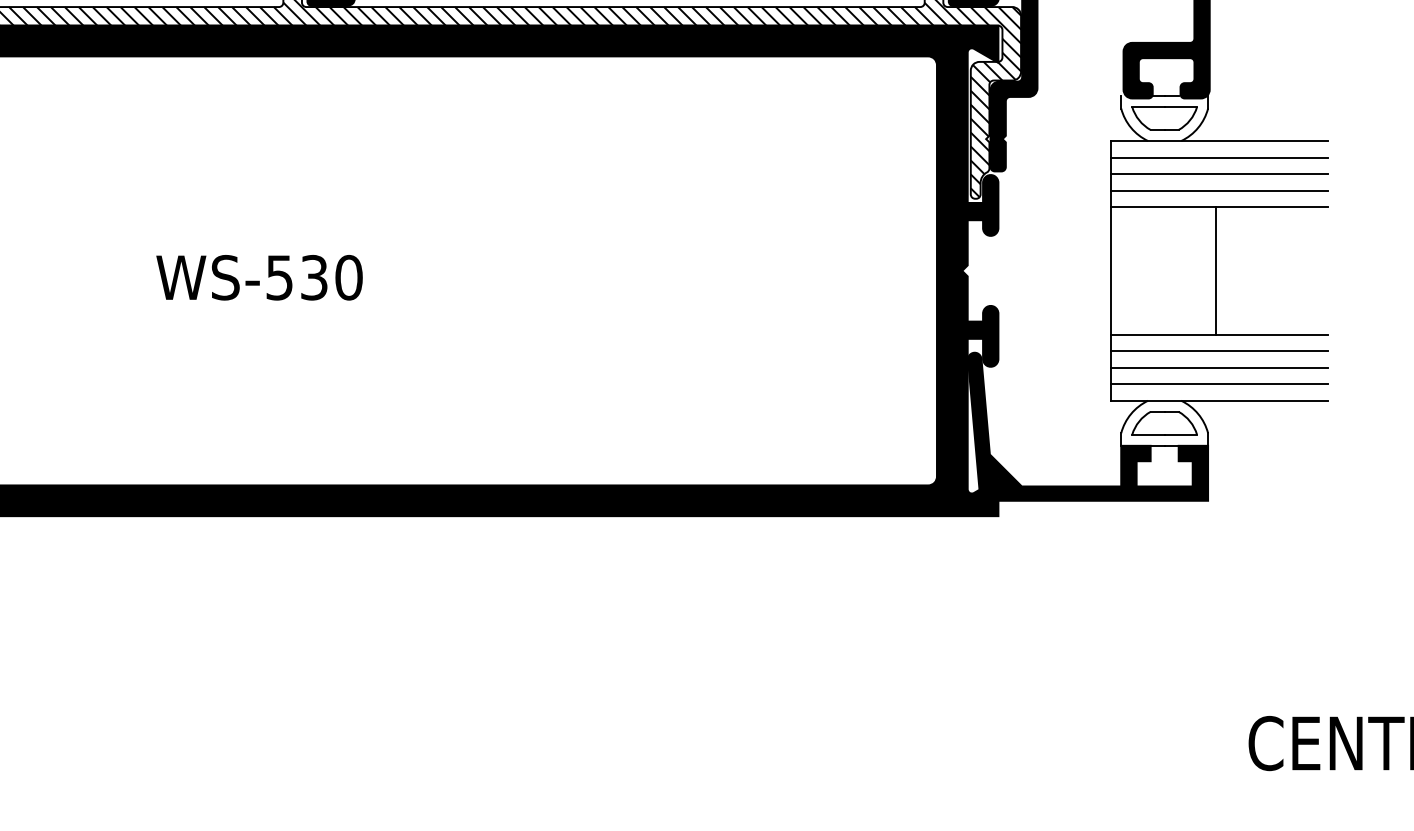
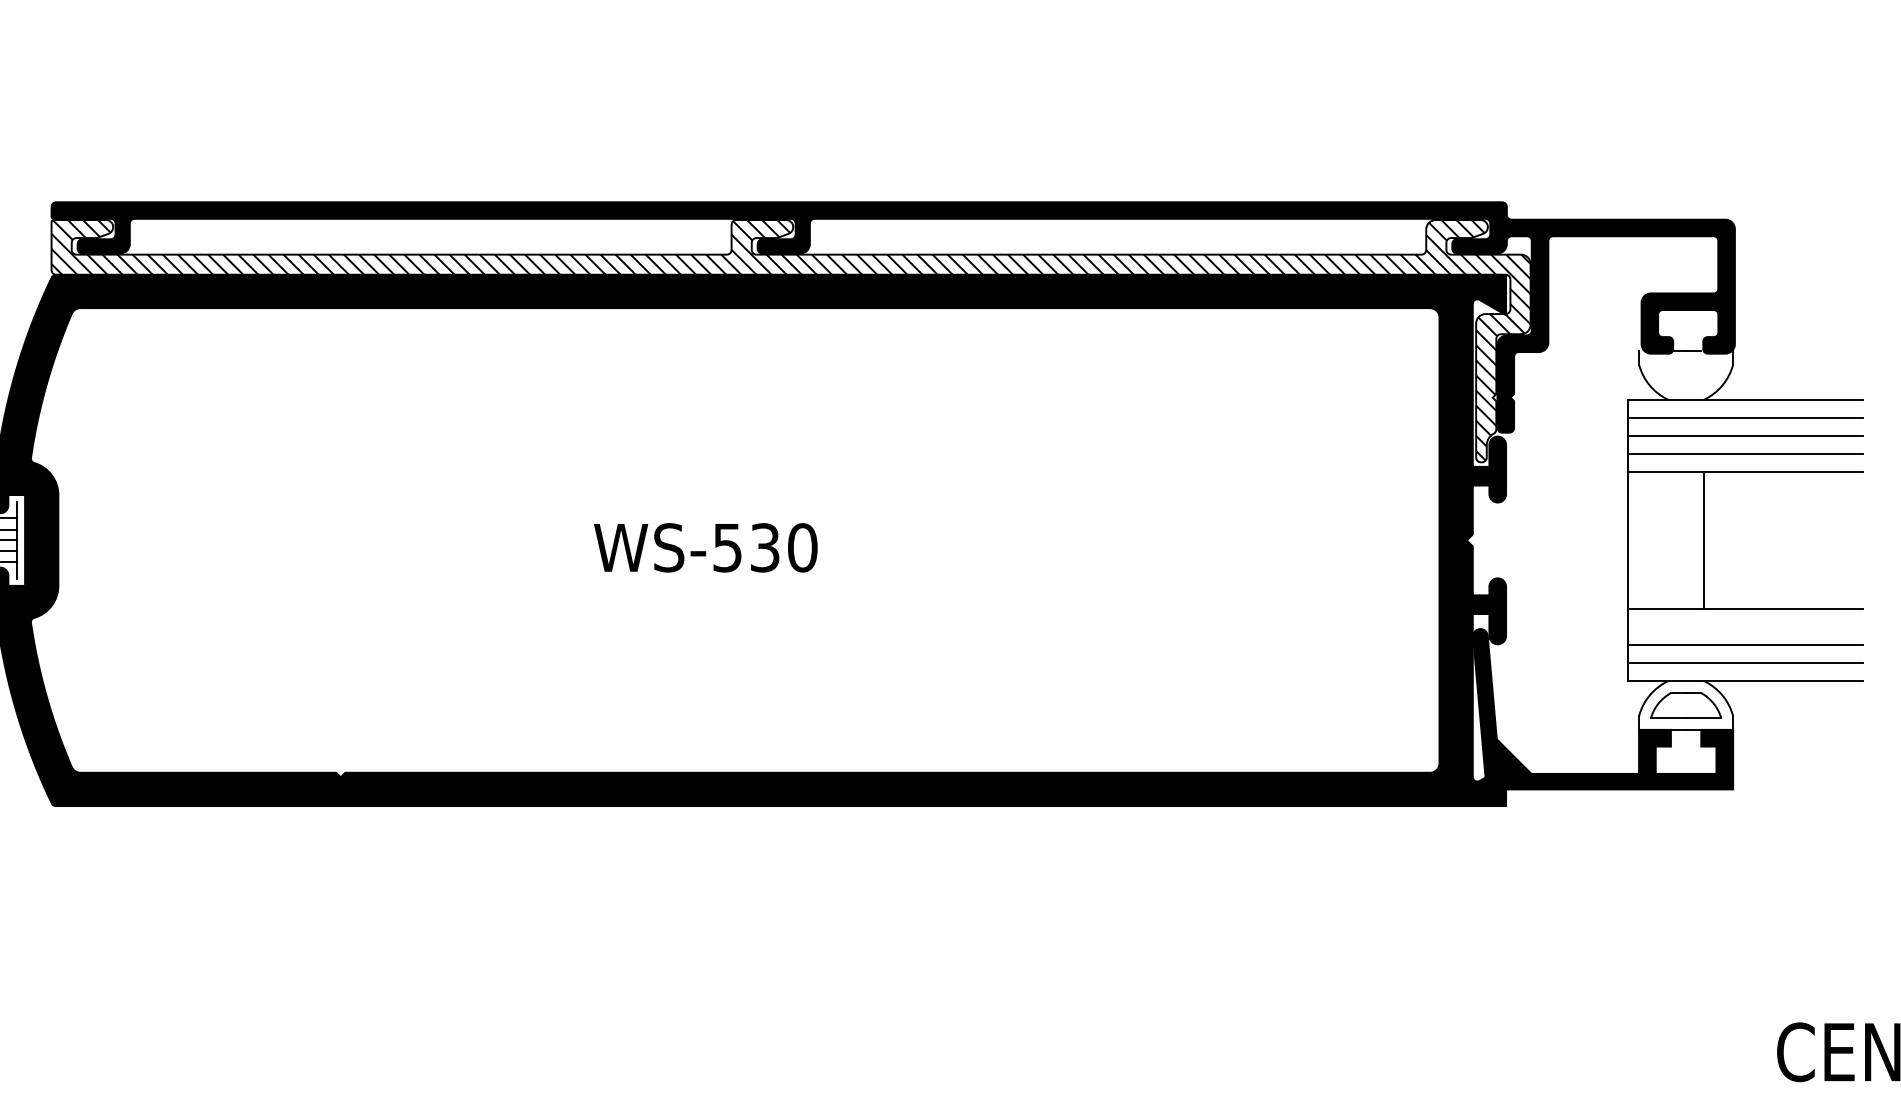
part: (1164, 118) -> (1685, 375), removed
line: (1215, 270) -> (1703, 540), moved
line: (1219, 351) -> (1745, 627), removed

